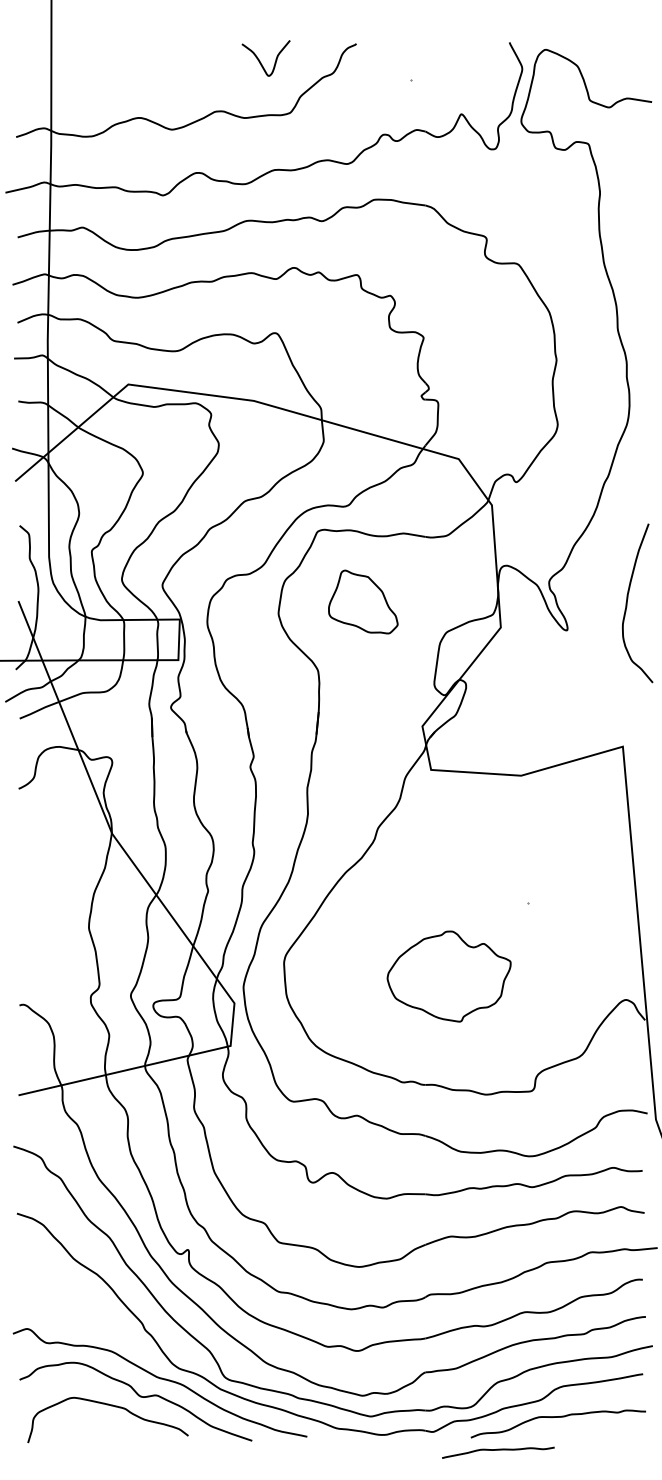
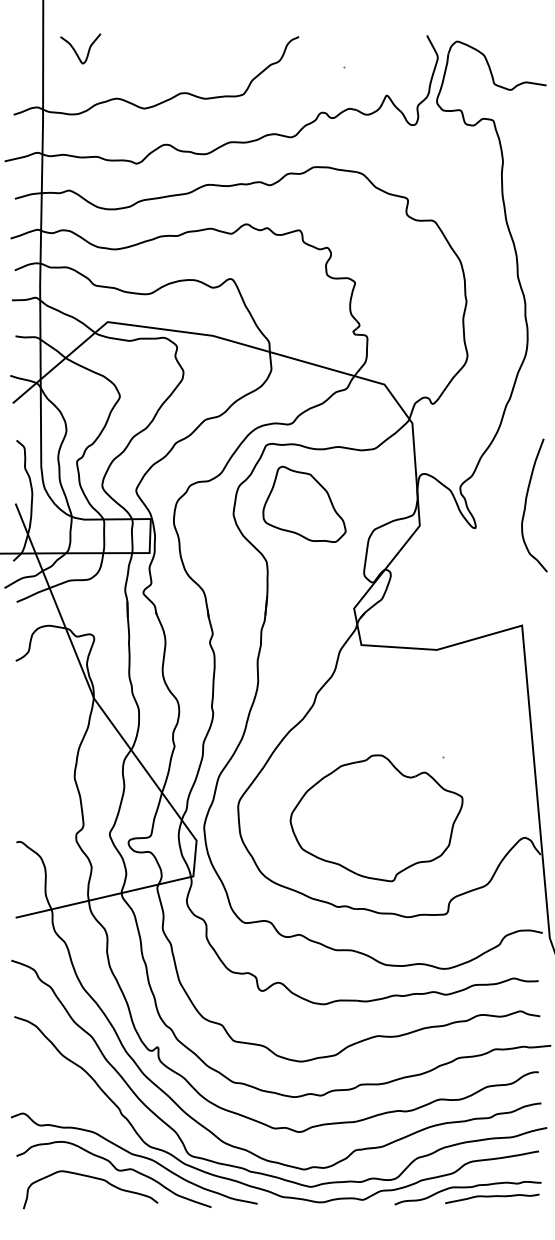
curve: (261, 62) -> (76, 52), moved
part: (363, 601) -> (304, 503), size x1.43
part: (448, 976) -> (375, 818), size x1.67
curve: (498, 1450) -> (492, 1196), moved

